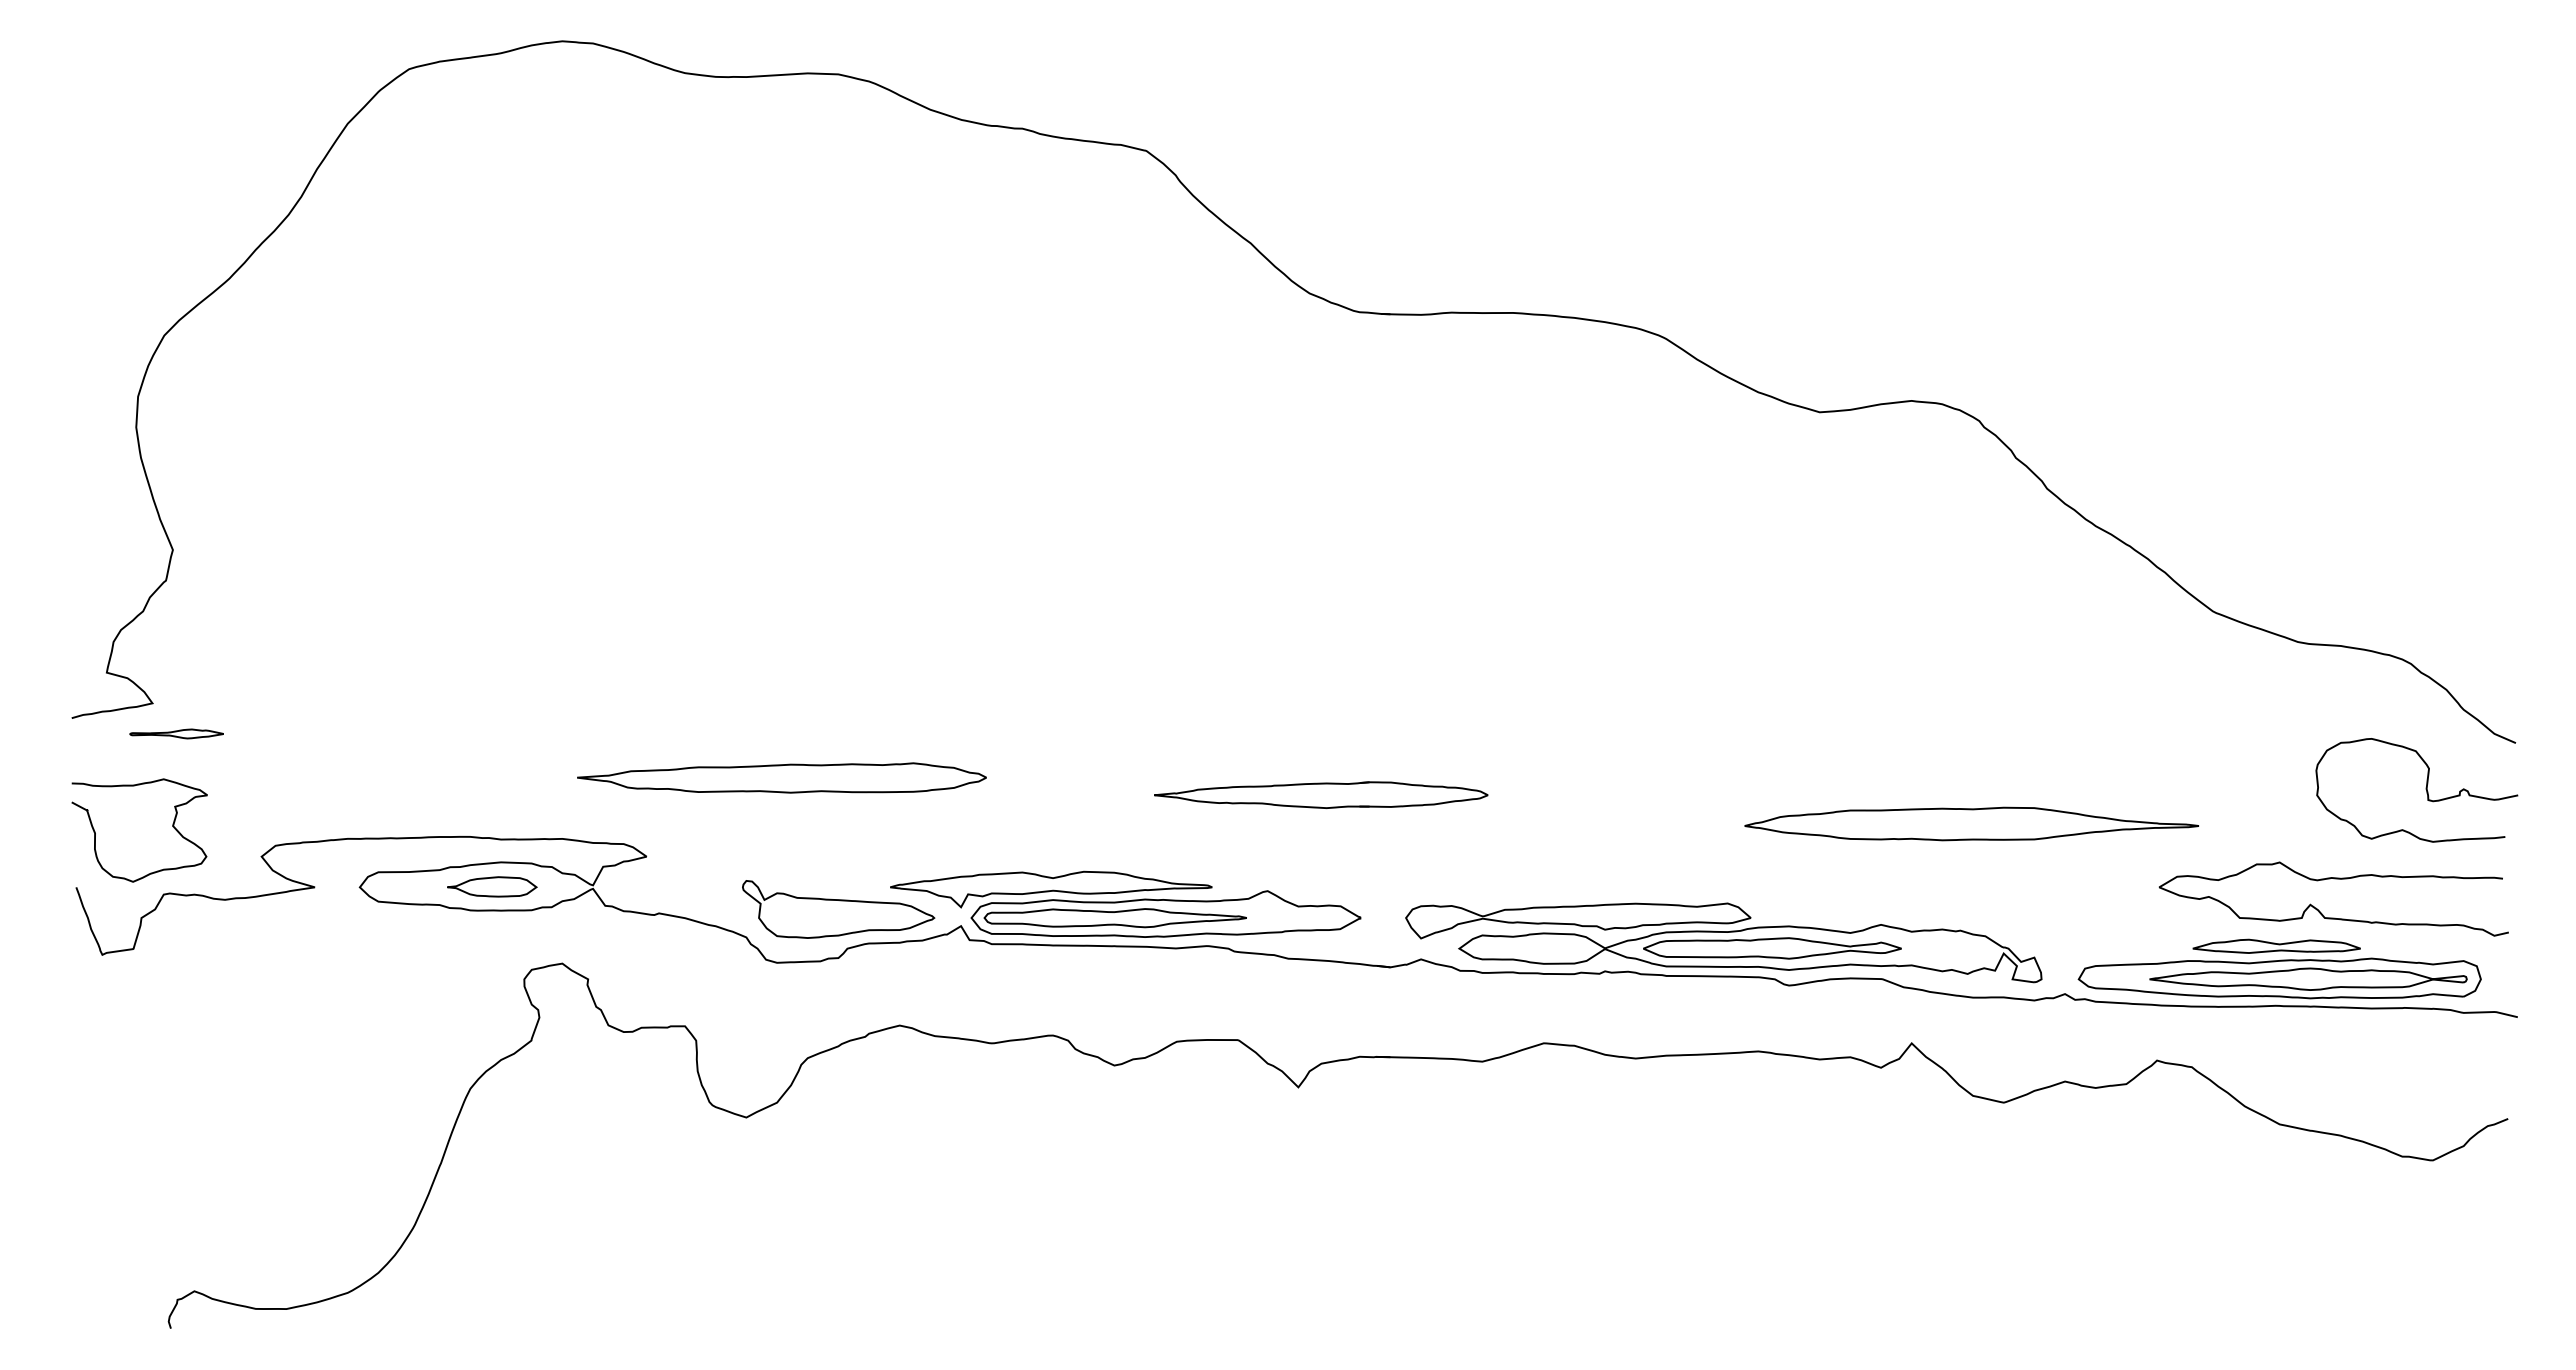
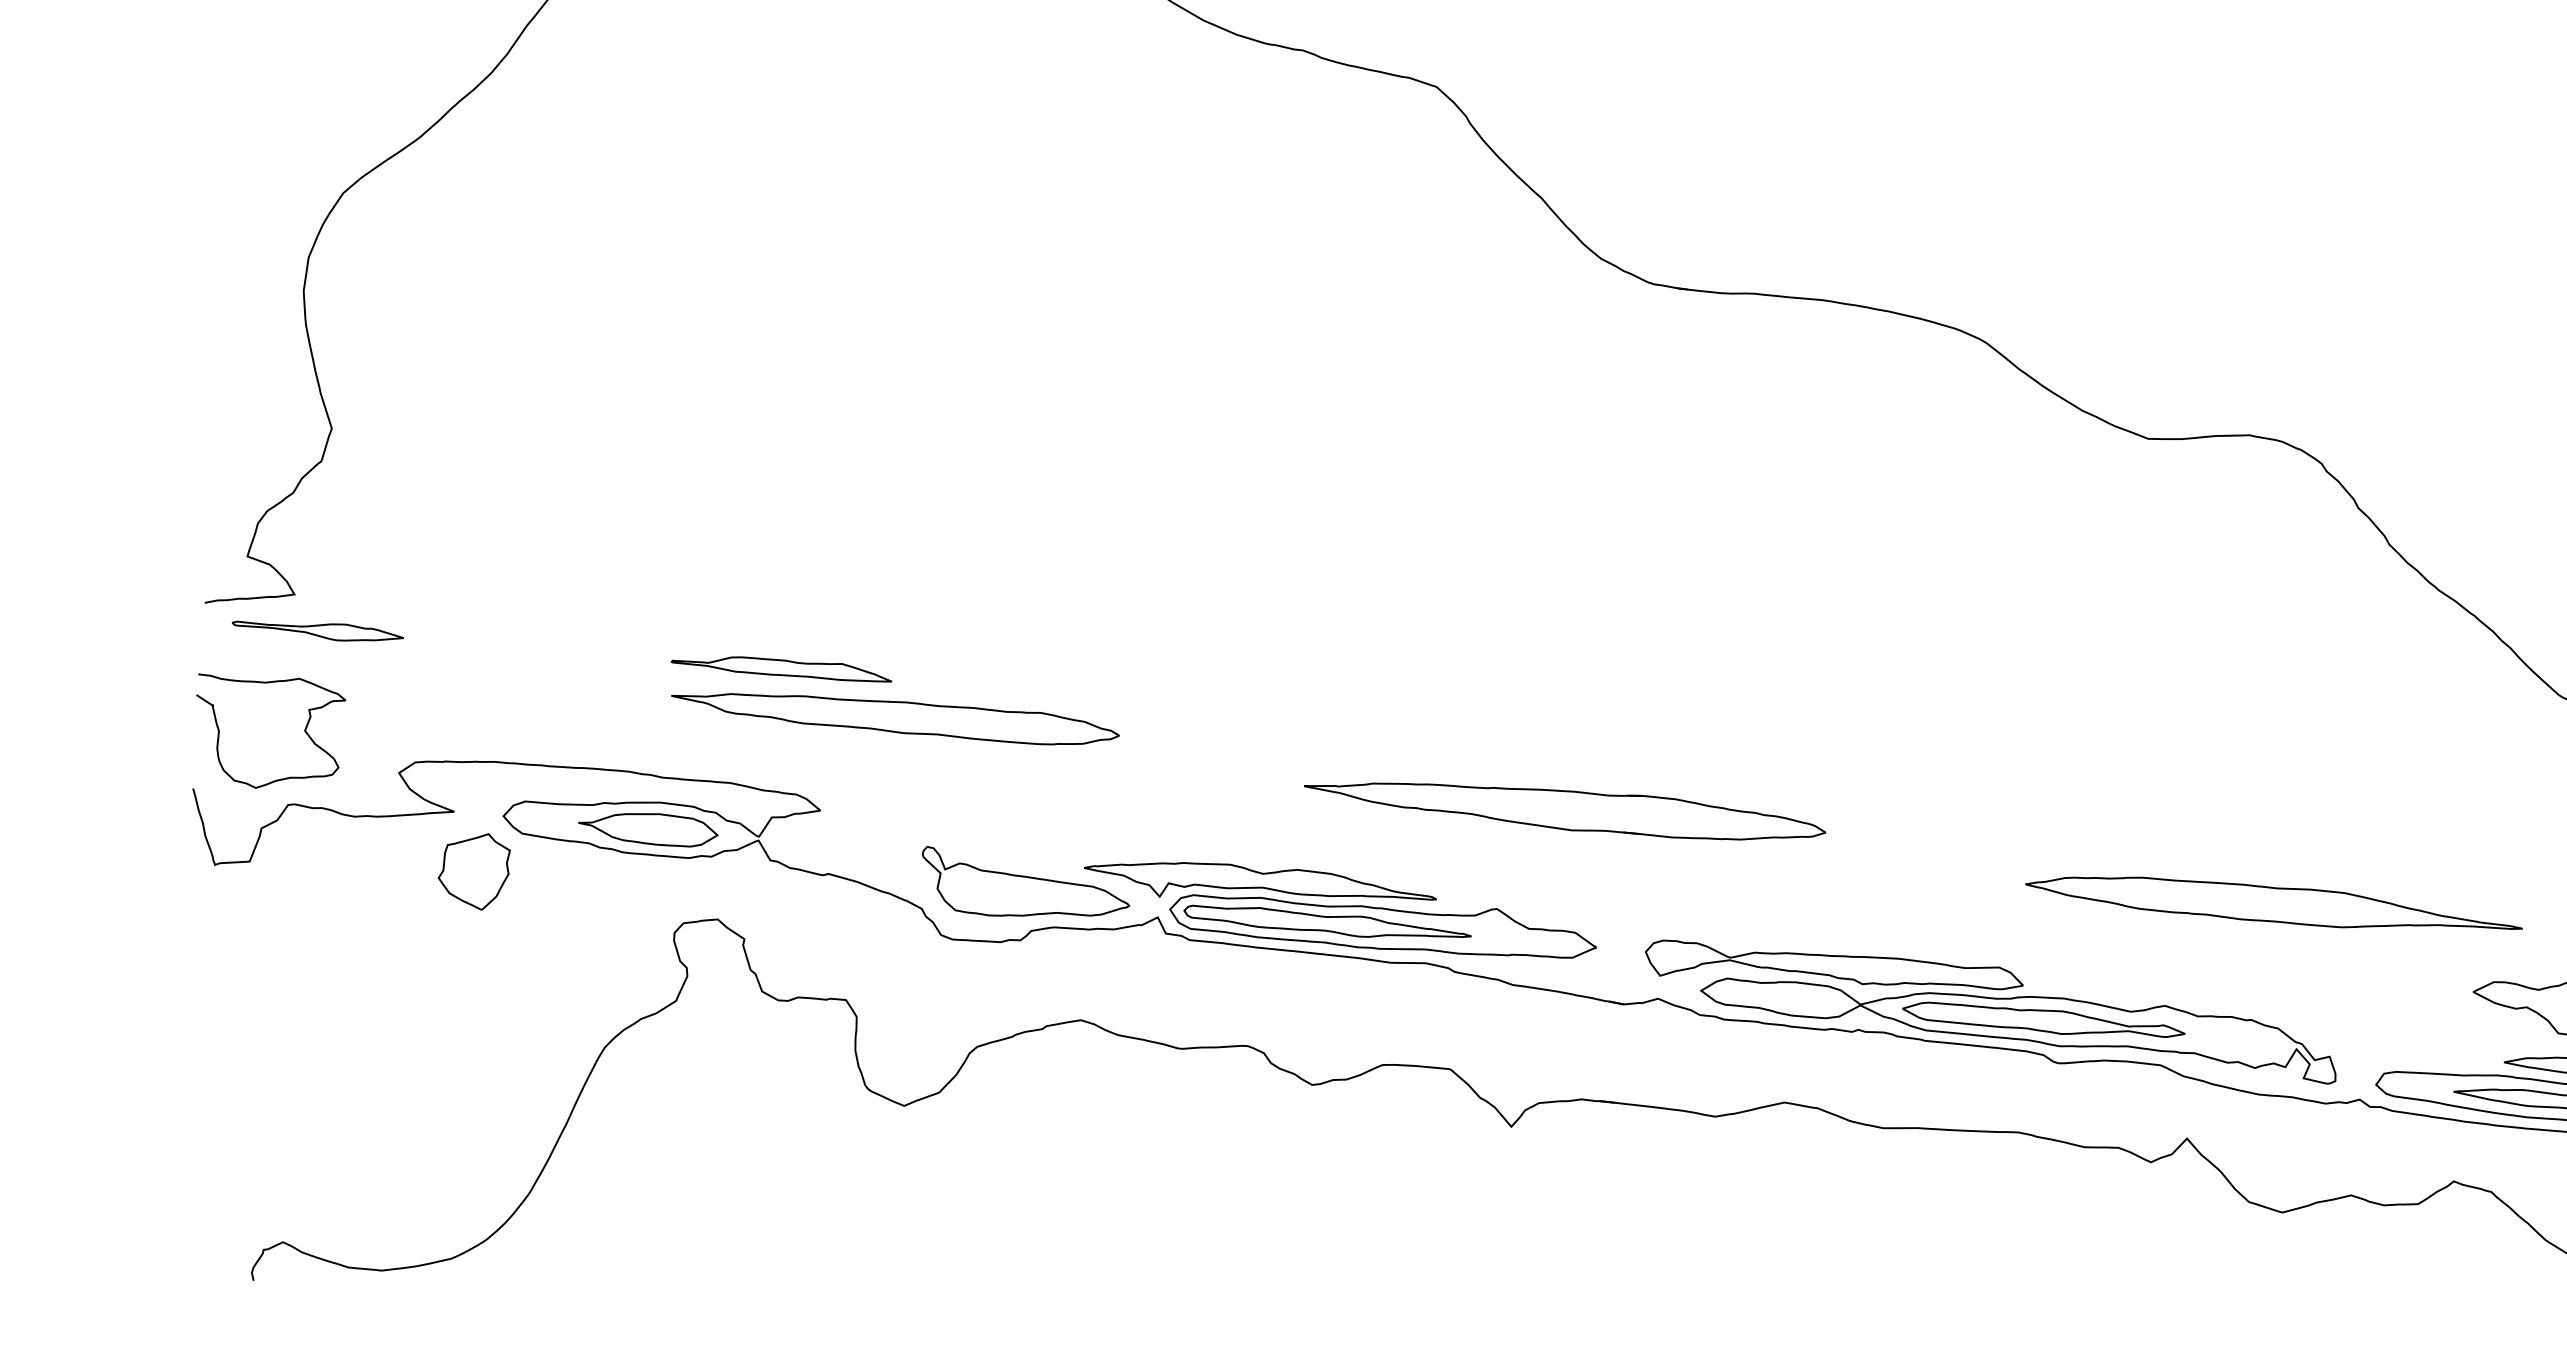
part: (599, 729) -> (781, 666), added
part: (176, 733) -> (317, 629), size x1.67
part: (781, 777) -> (894, 715), moved
part: (1320, 794) -> (1564, 808), size x1.43
part: (492, 886) -> (648, 828), size x1.43
part: (337, 938) -> (474, 869), added

